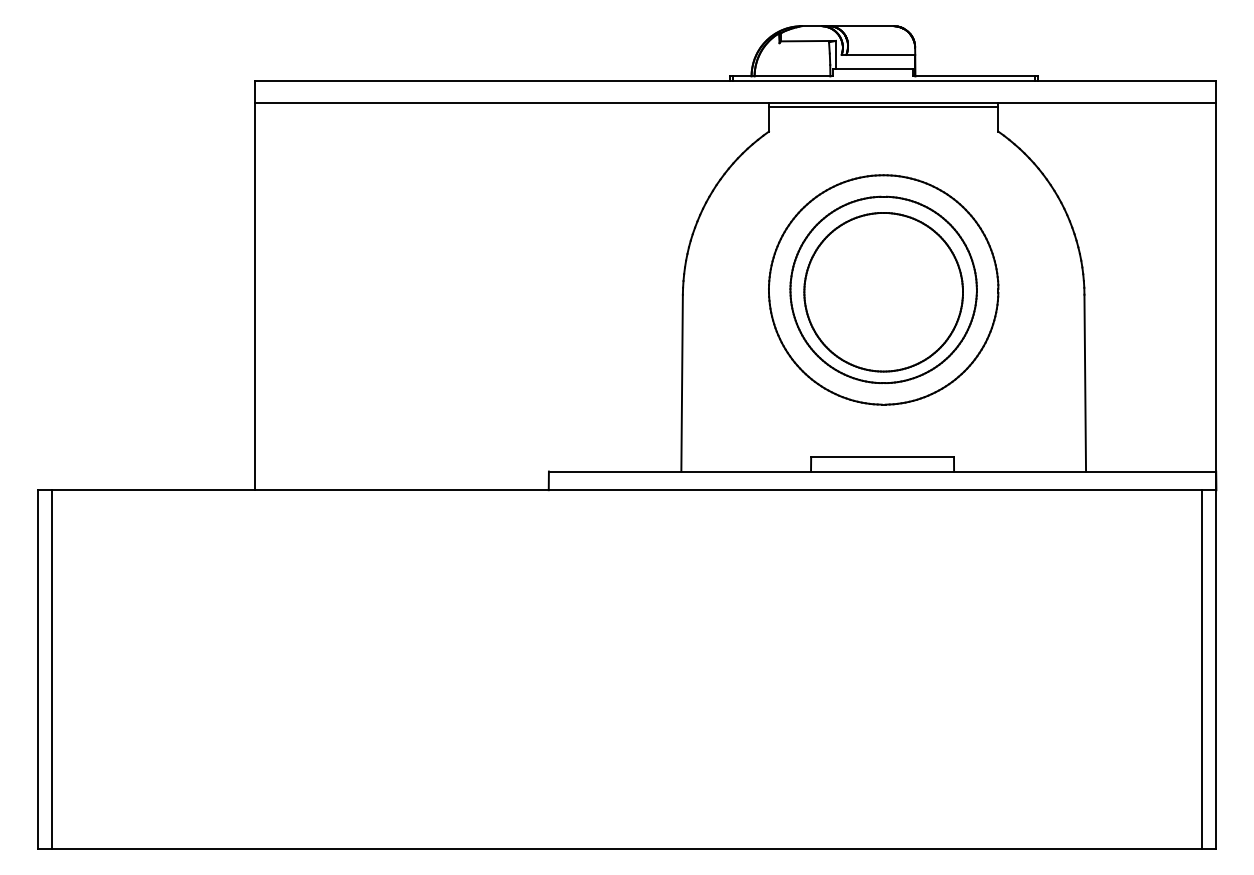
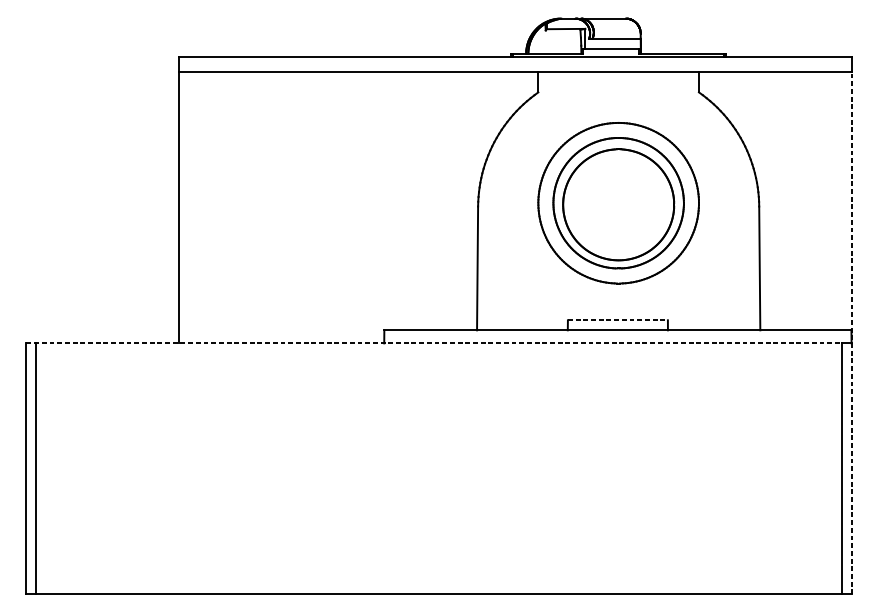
line: (883, 107) -> (618, 75), removed
line: (883, 457) -> (618, 320), solid -> dashed
line: (1216, 475) -> (851, 333), solid -> dashed
line: (620, 490) -> (434, 343), solid -> dashed

